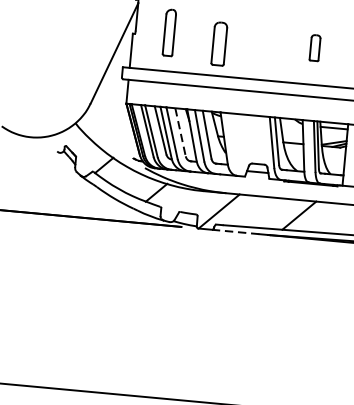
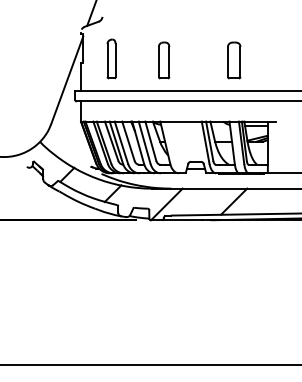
part: (219, 44) -> (164, 60), moved
part: (315, 48) -> (234, 60), size x1.67
line: (180, 132) -> (128, 141), dashed -> solid
line: (235, 232) -> (182, 220), dashed -> solid

